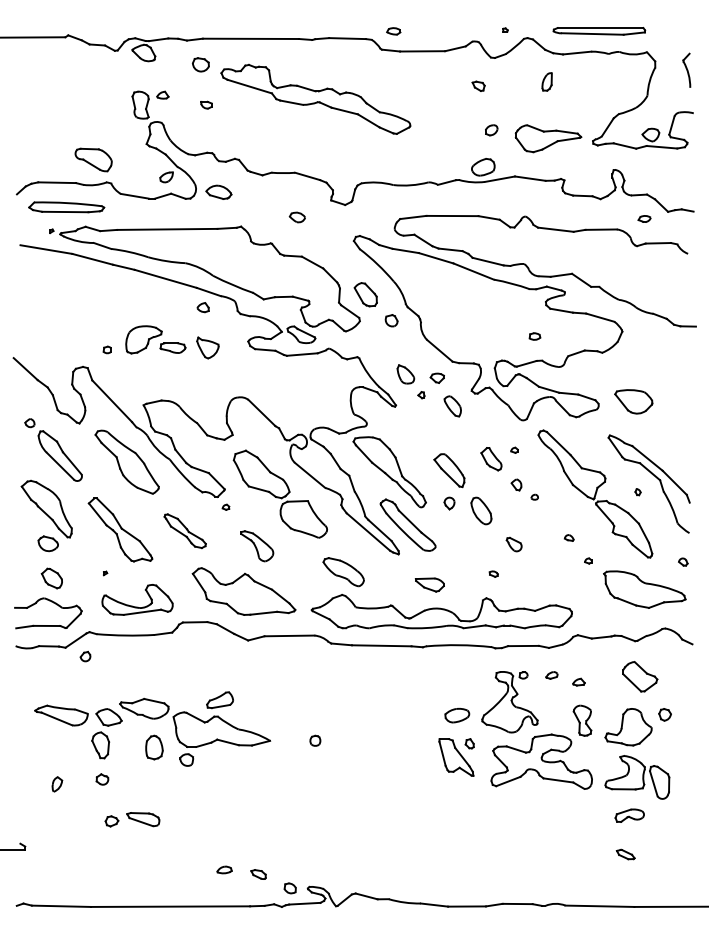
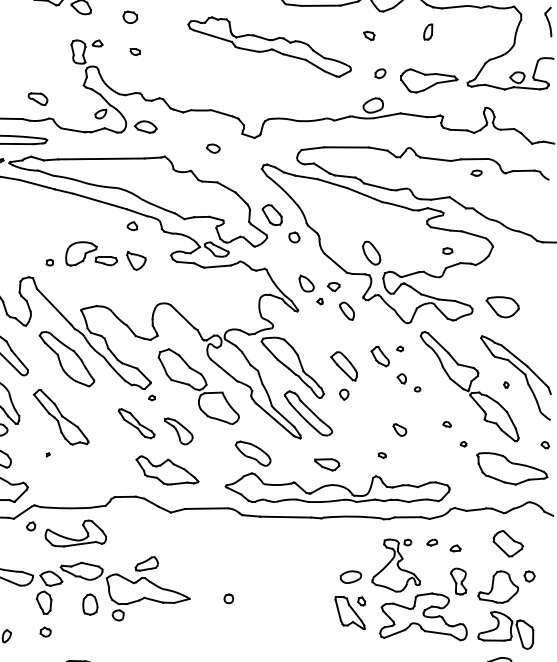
part: (315, 98) -> (269, 46), moved
part: (93, 159) -> (37, 98), size x0.6
part: (644, 218) -> (476, 172), moved
part: (534, 336) -> (447, 251), moved
part: (481, 510) -> (371, 252), moved
part: (184, 531) -> (136, 423), moved
part: (243, 591) -> (167, 470), size x0.7
part: (137, 606) -> (75, 539), moved

